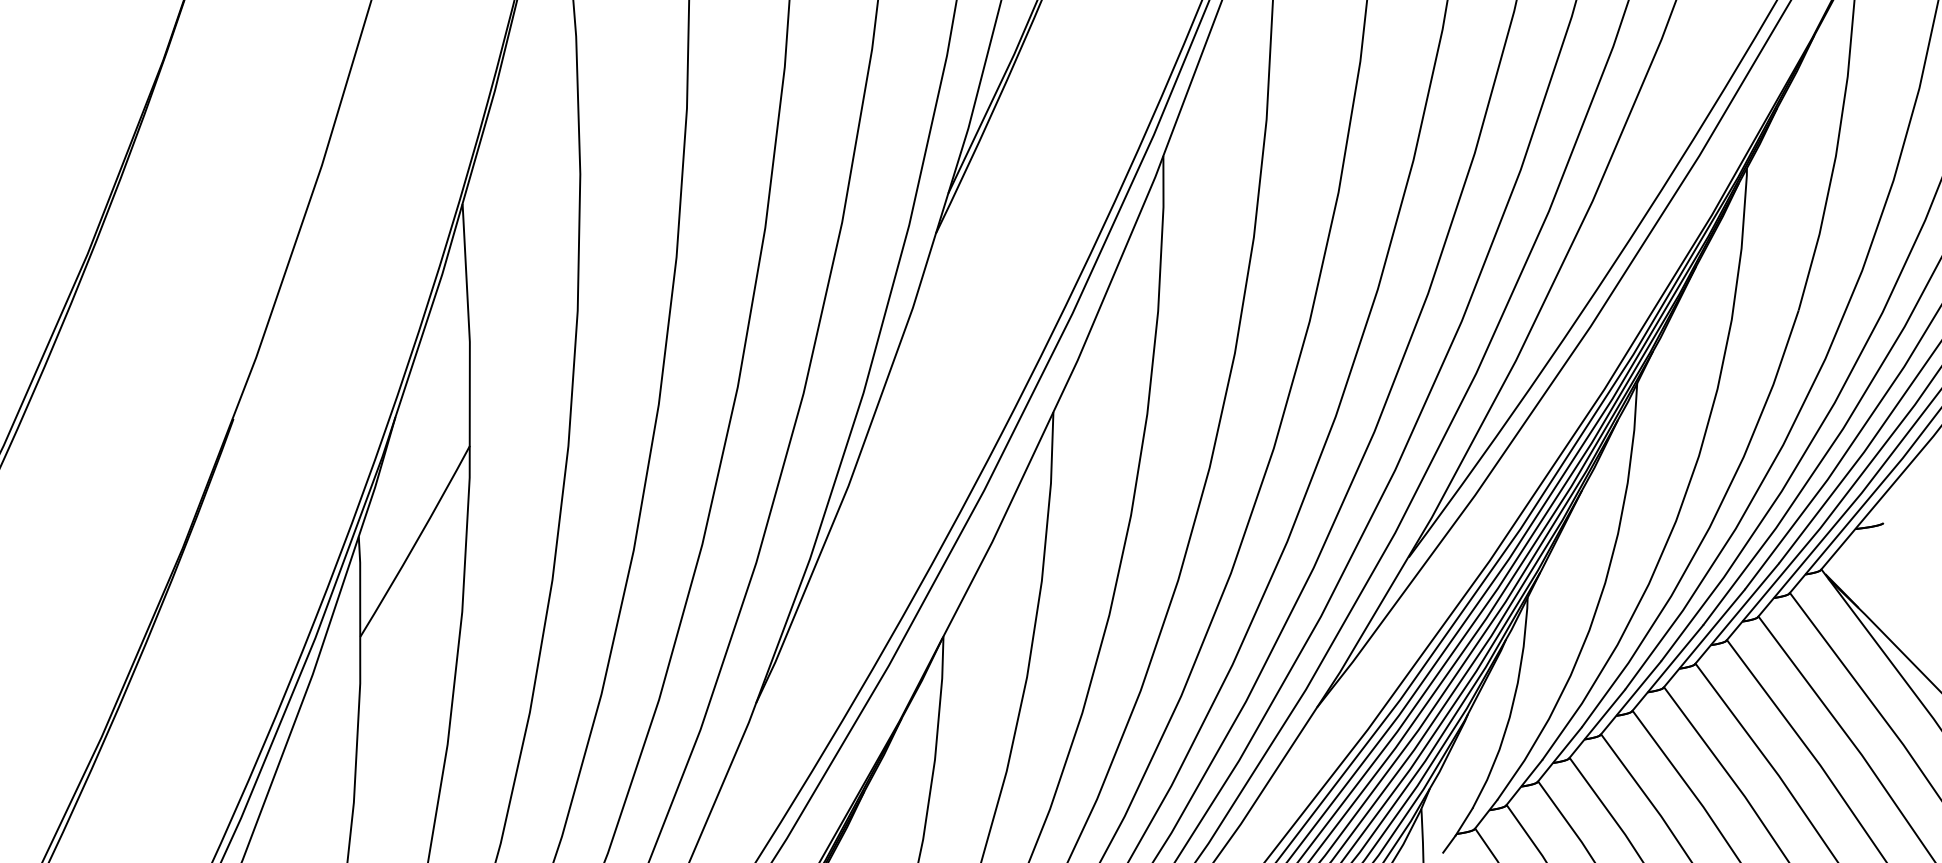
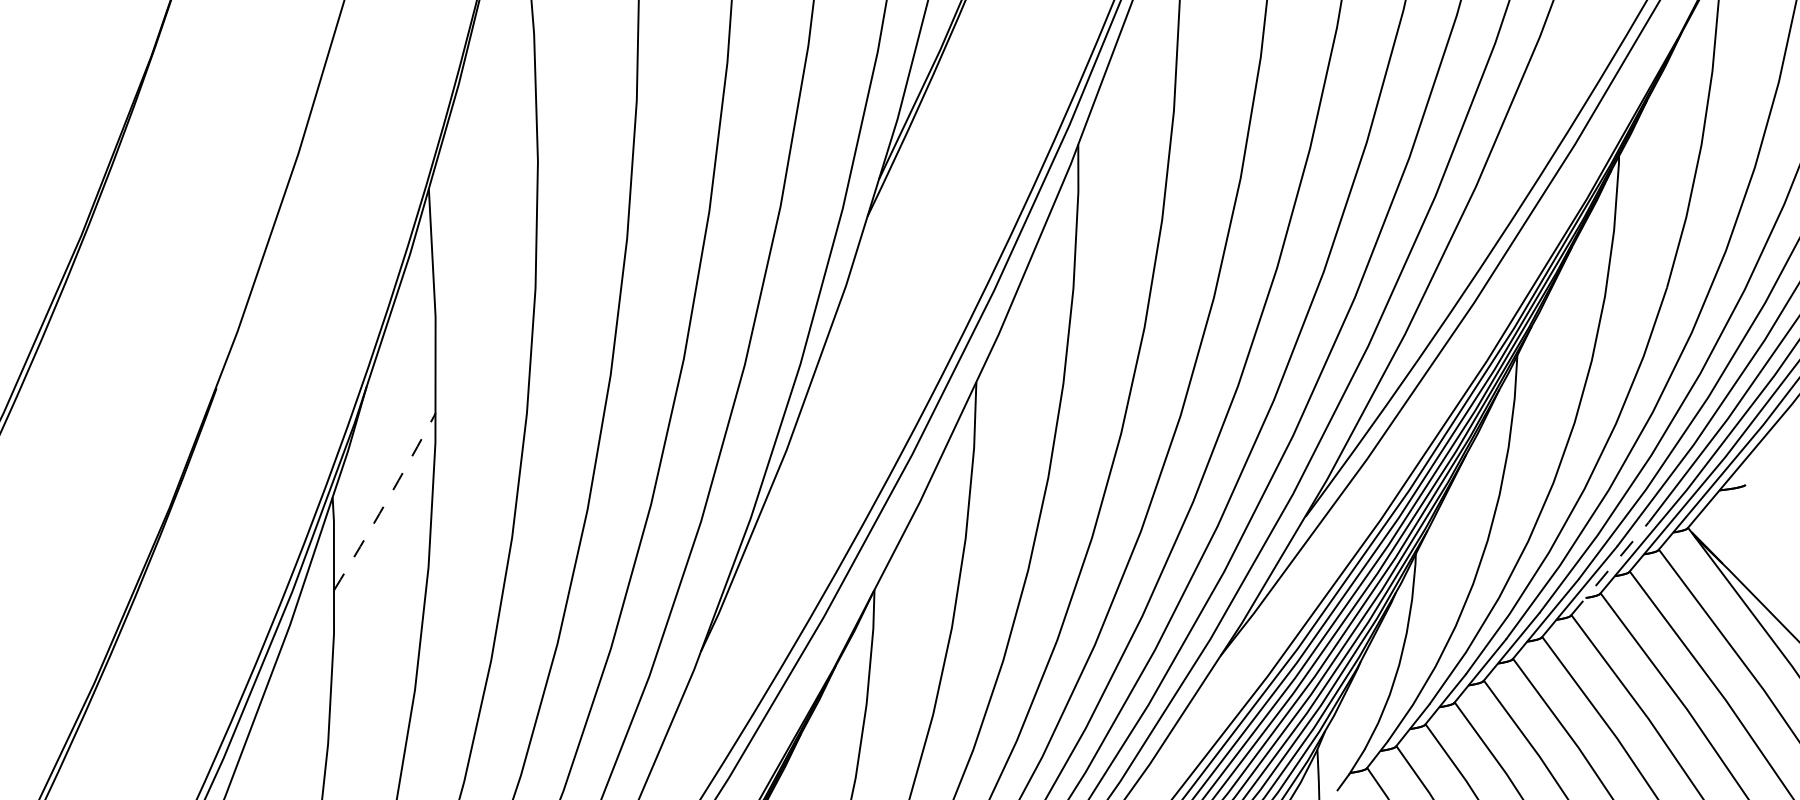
arc: (416, 542) -> (386, 502), solid -> dashed
line: (1737, 613) -> (1610, 568), solid -> dashed

